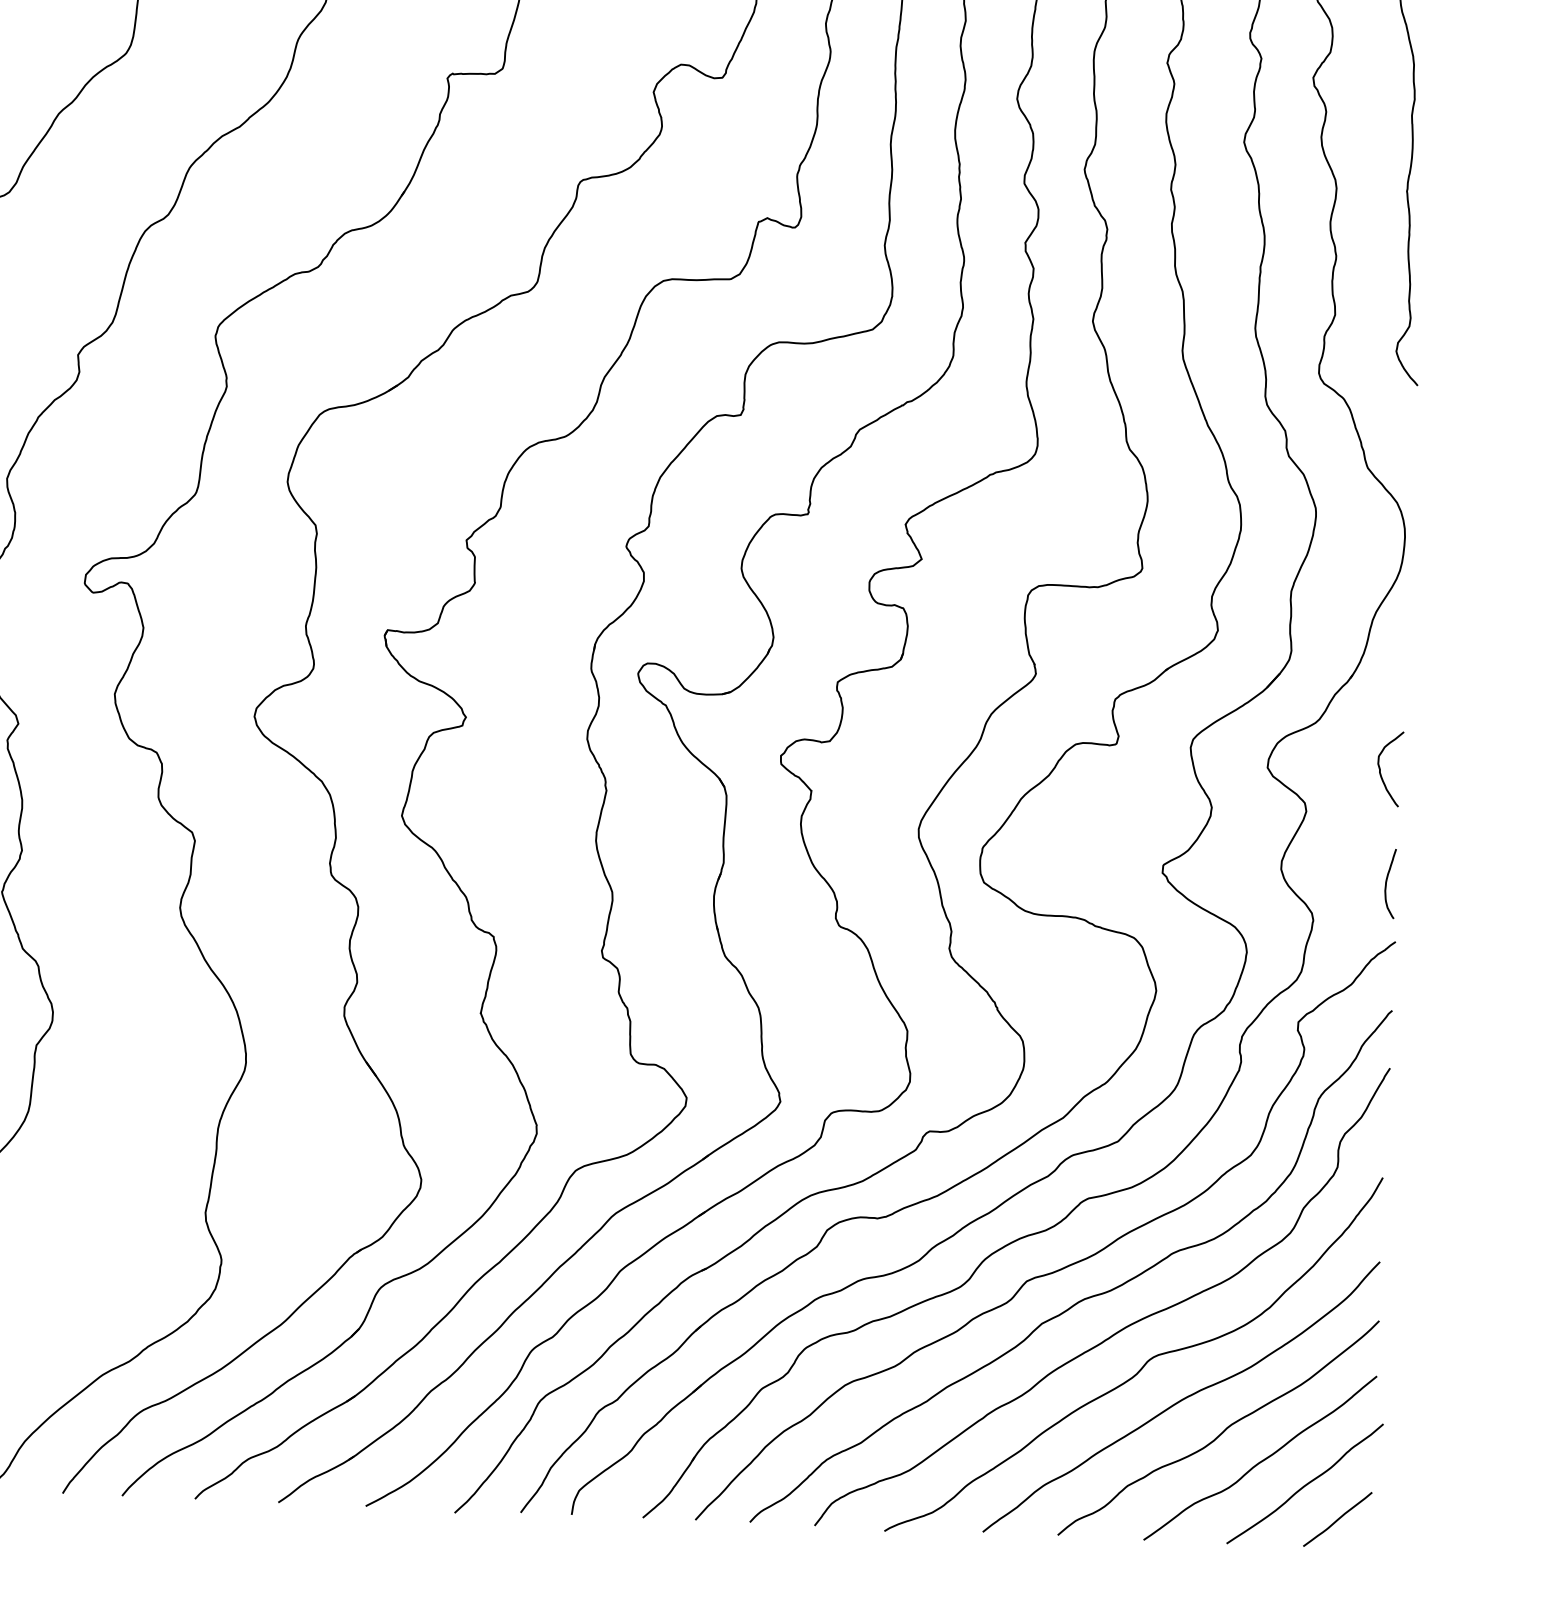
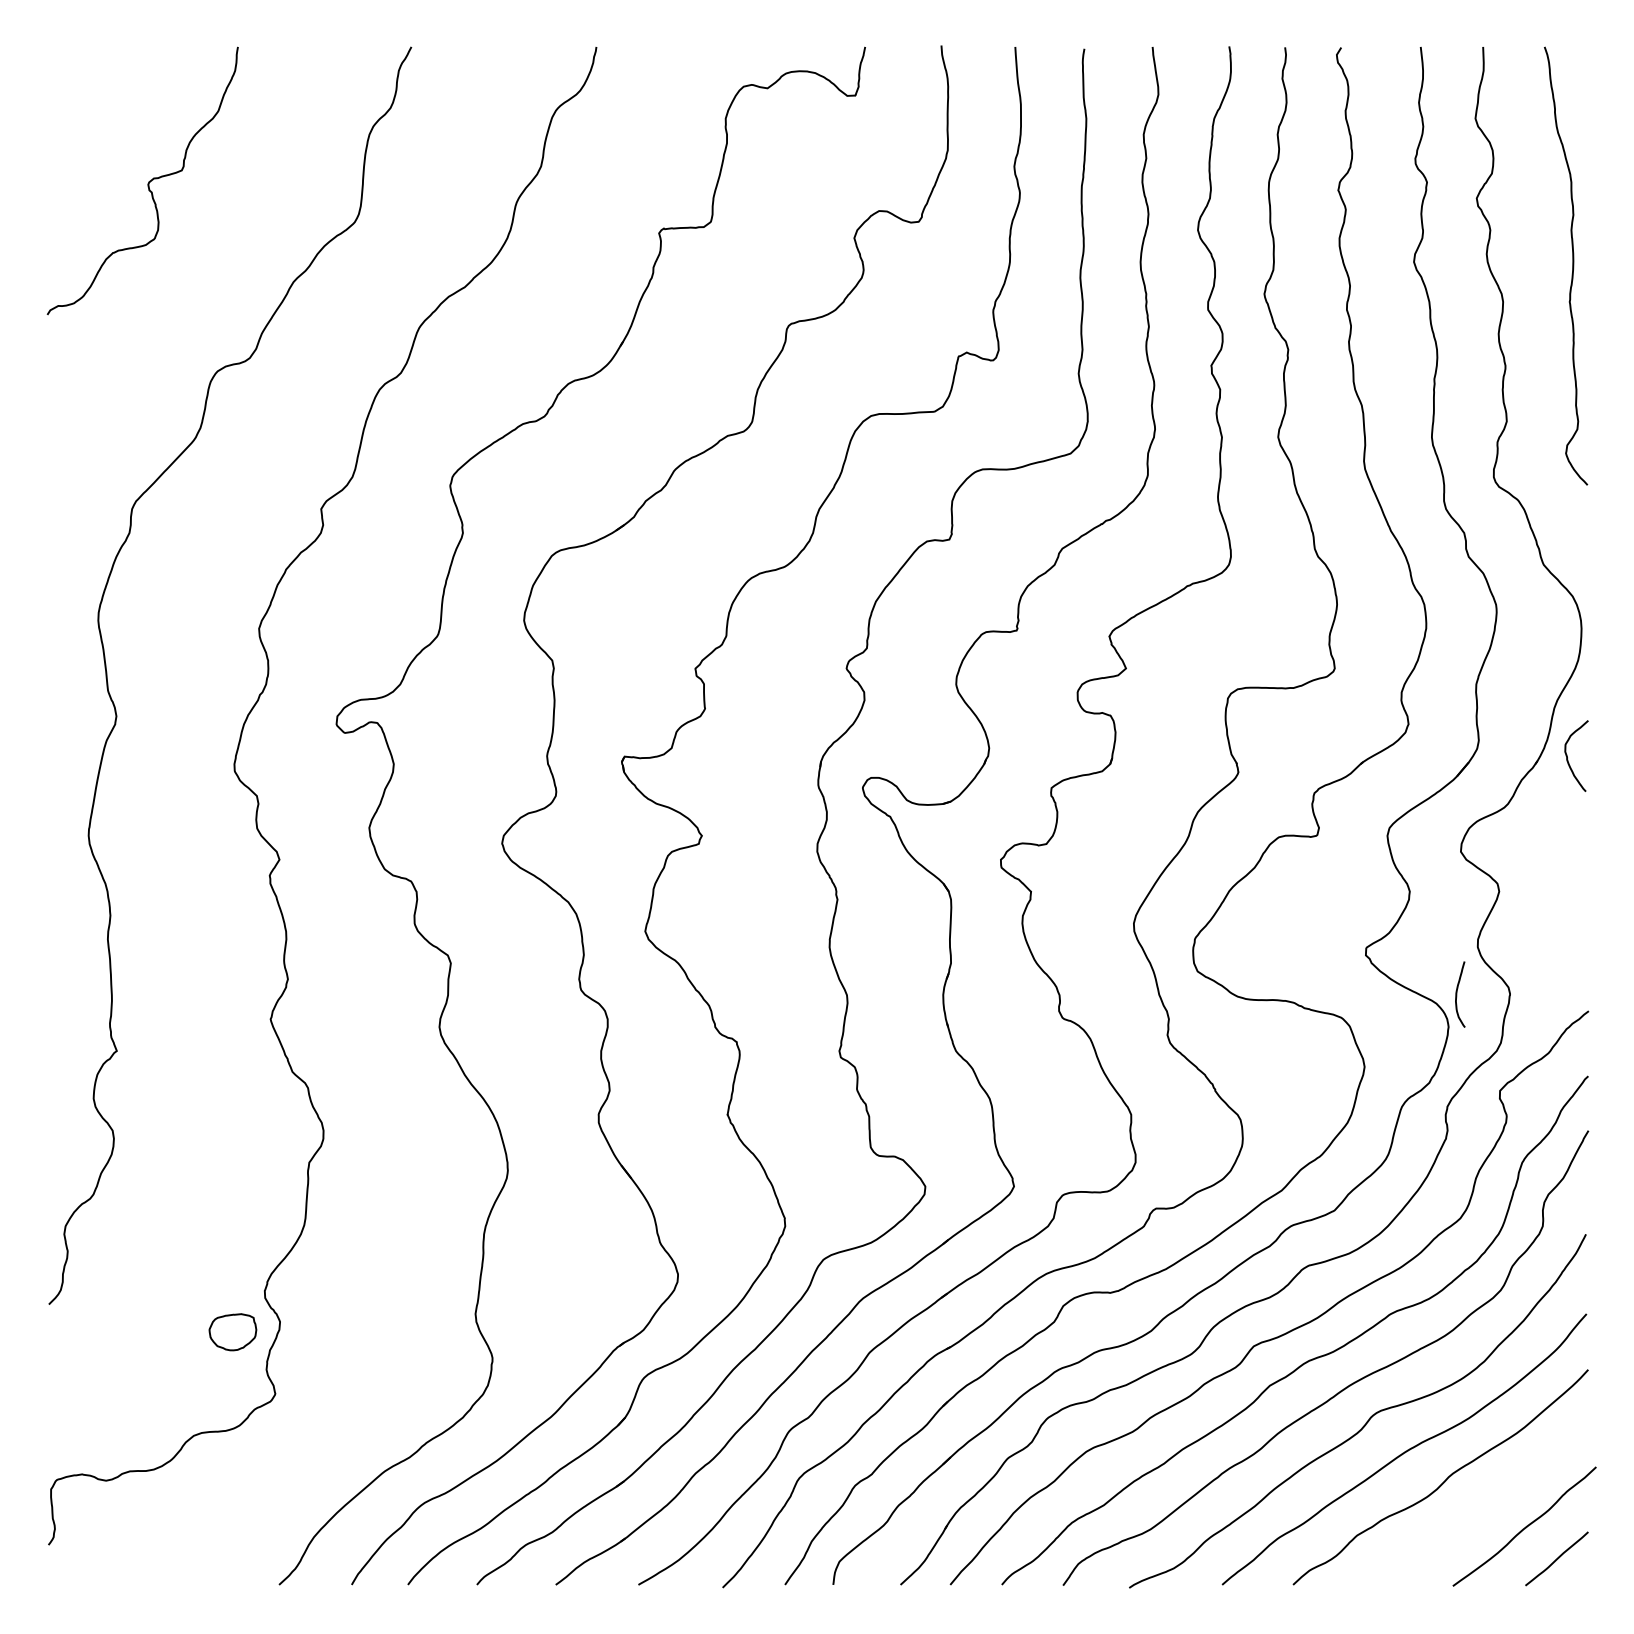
curve: (1381, 772) -> (1568, 759), moved
curve: (1387, 883) -> (1457, 994), moved
curve: (1262, 1459) -> (1483, 1505), removed

